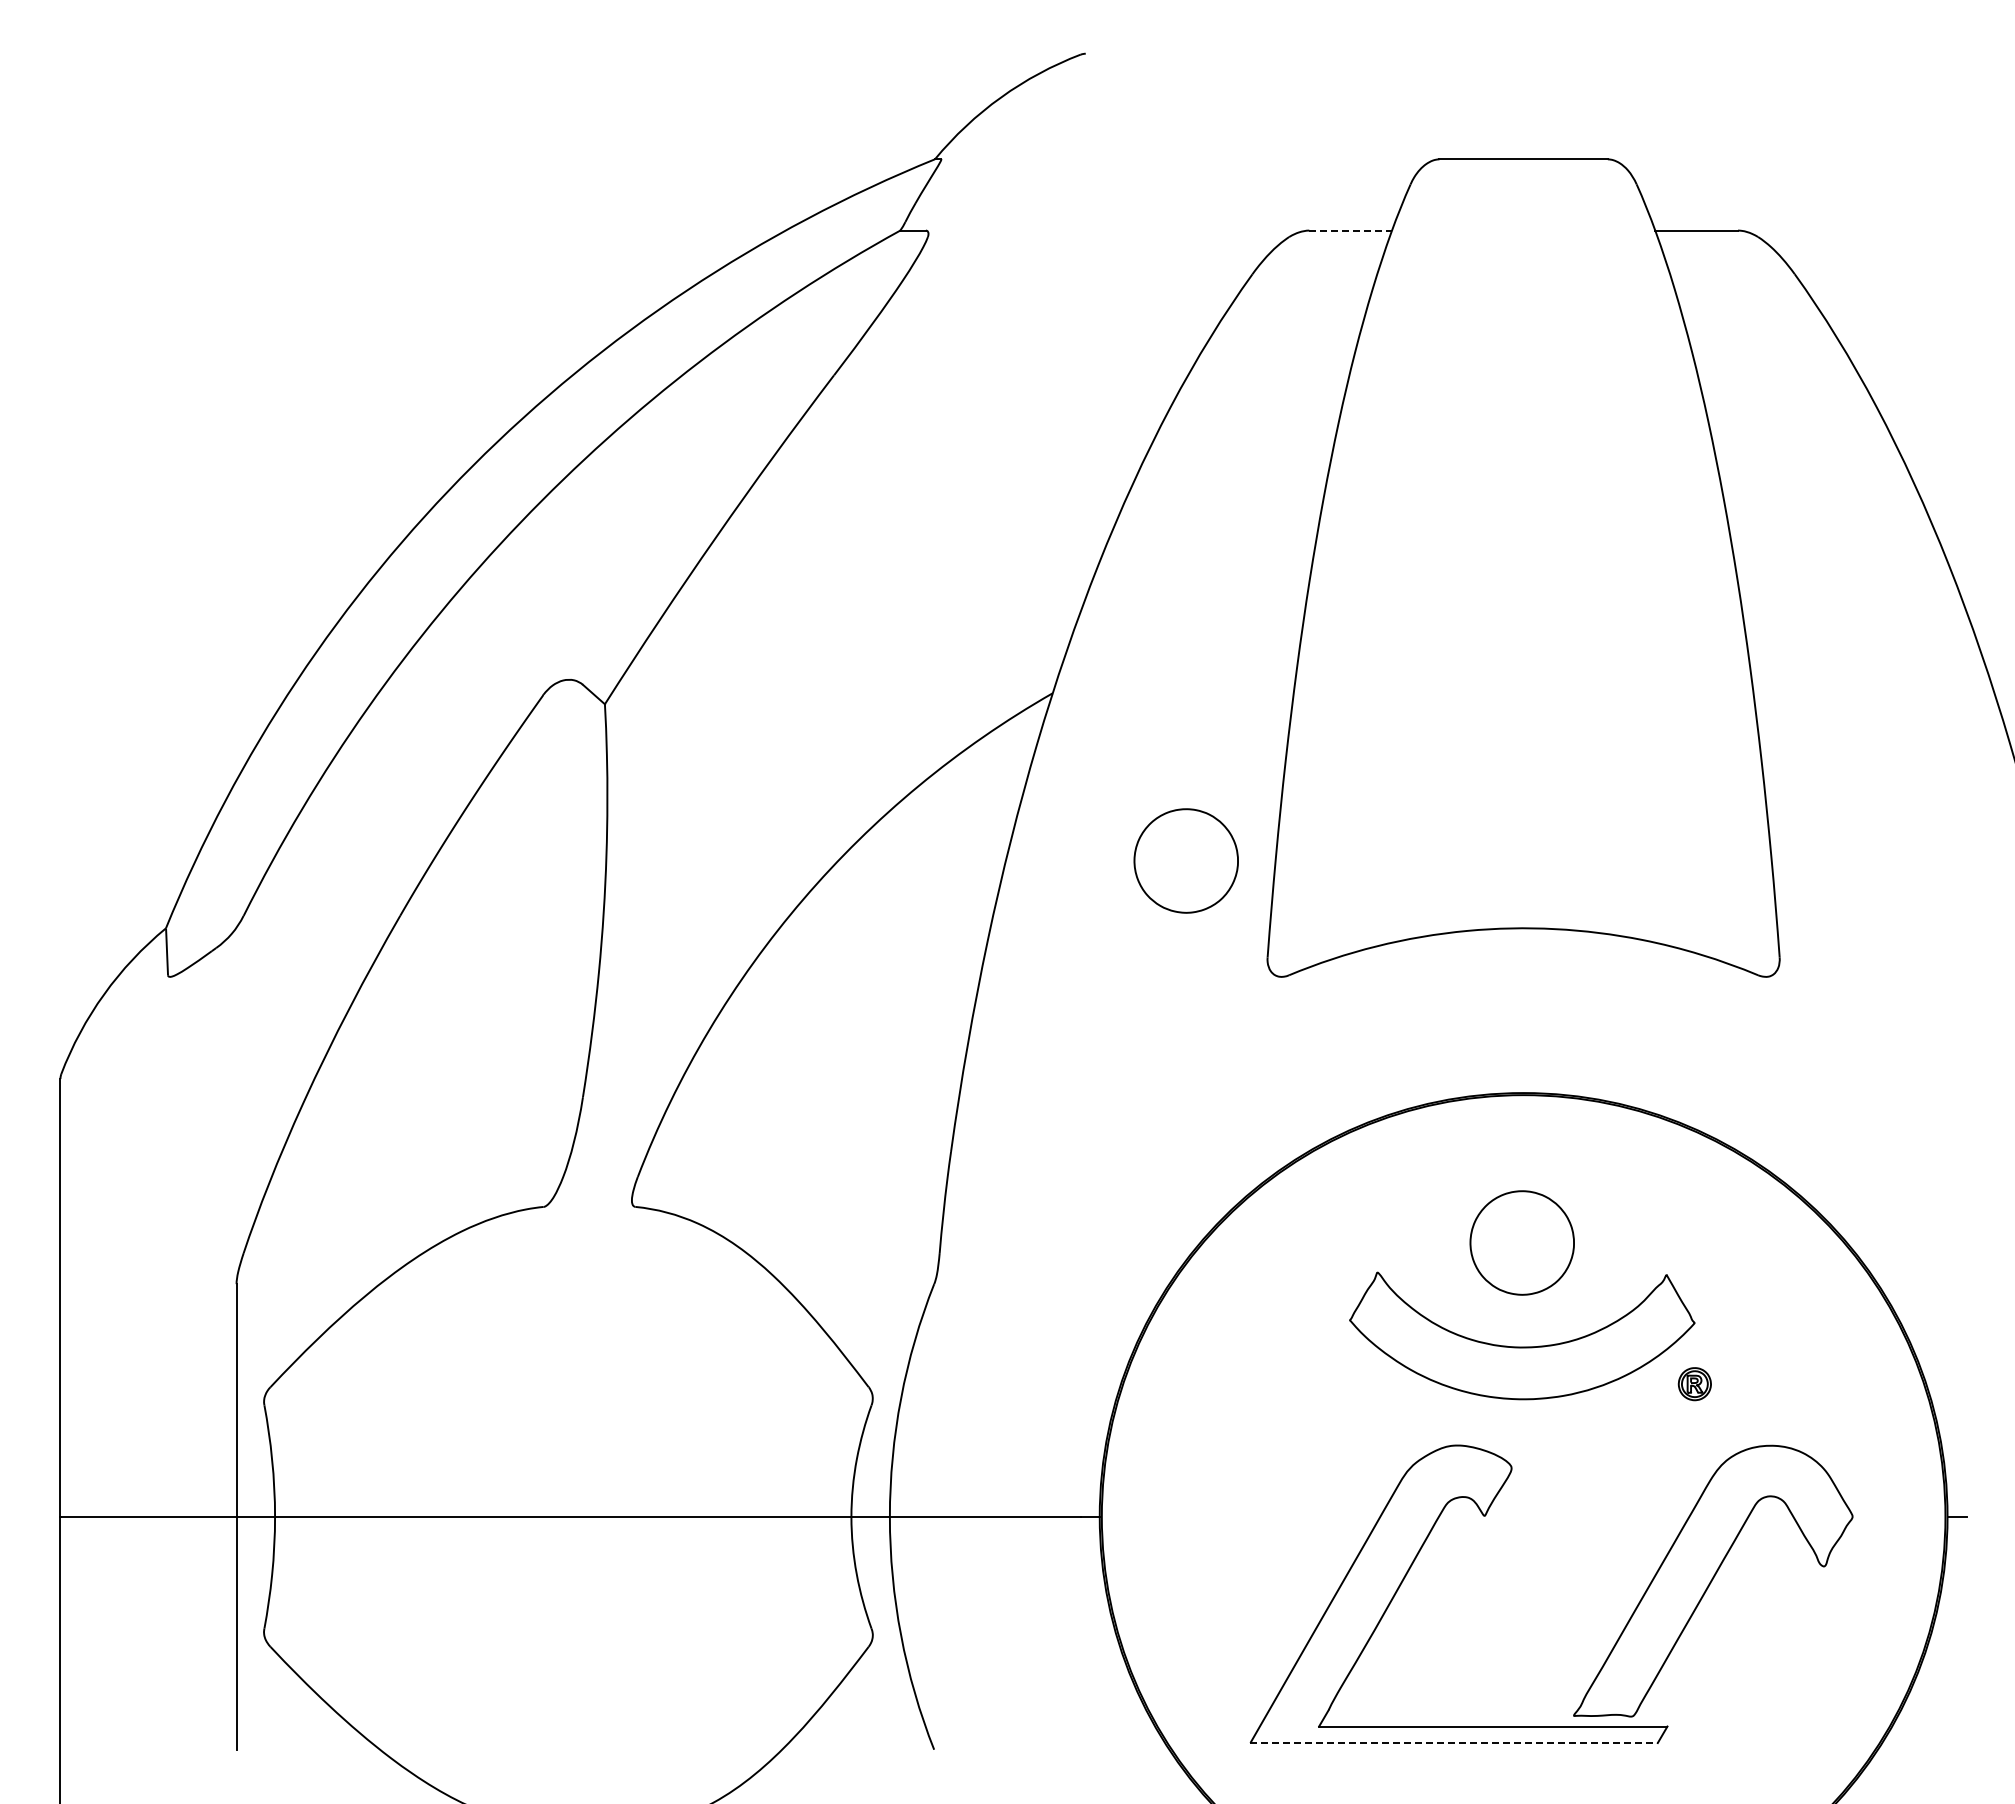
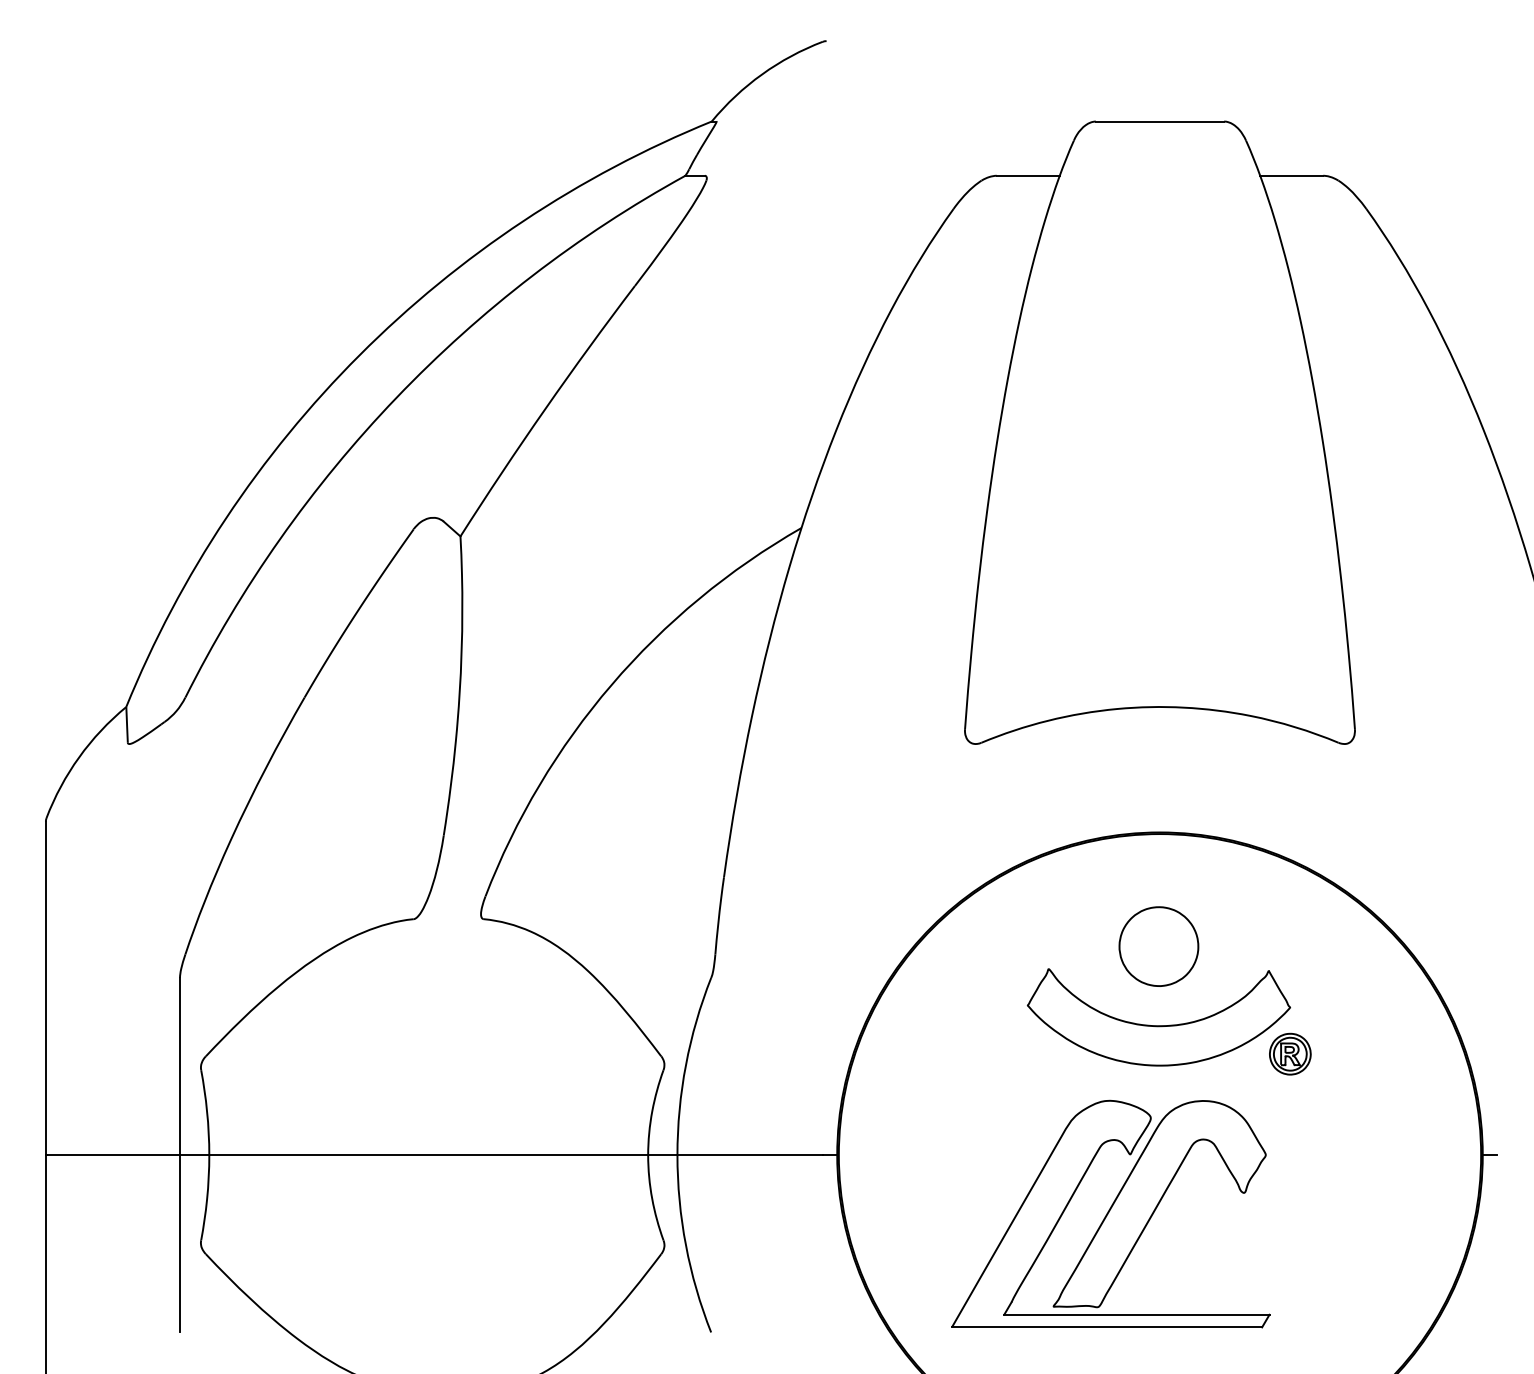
line: (1351, 230) -> (1028, 175), dashed -> solid
part: (1185, 860) -> (902, 655), removed
part: (1694, 1383) -> (1290, 1053), size x1.67
part: (1713, 1580) -> (1159, 1203), moved
line: (1454, 1743) -> (1107, 1327), dashed -> solid

